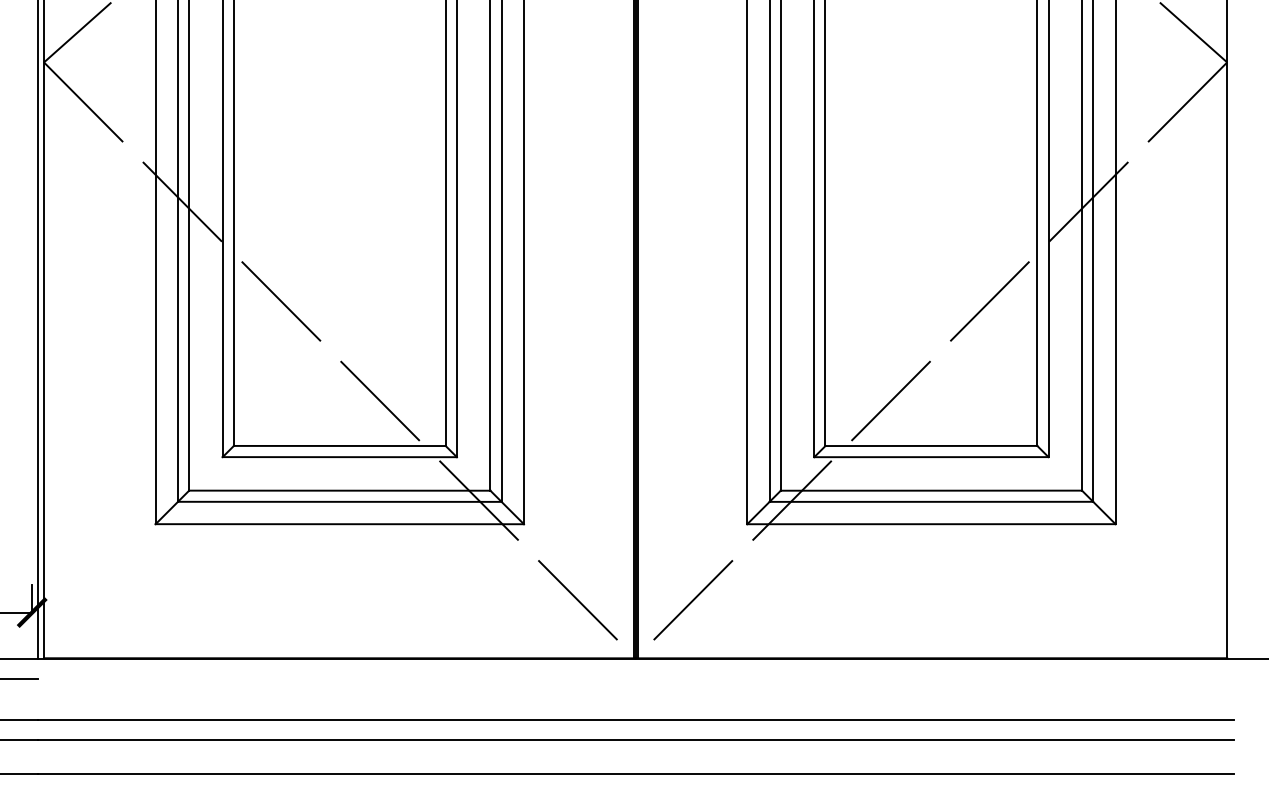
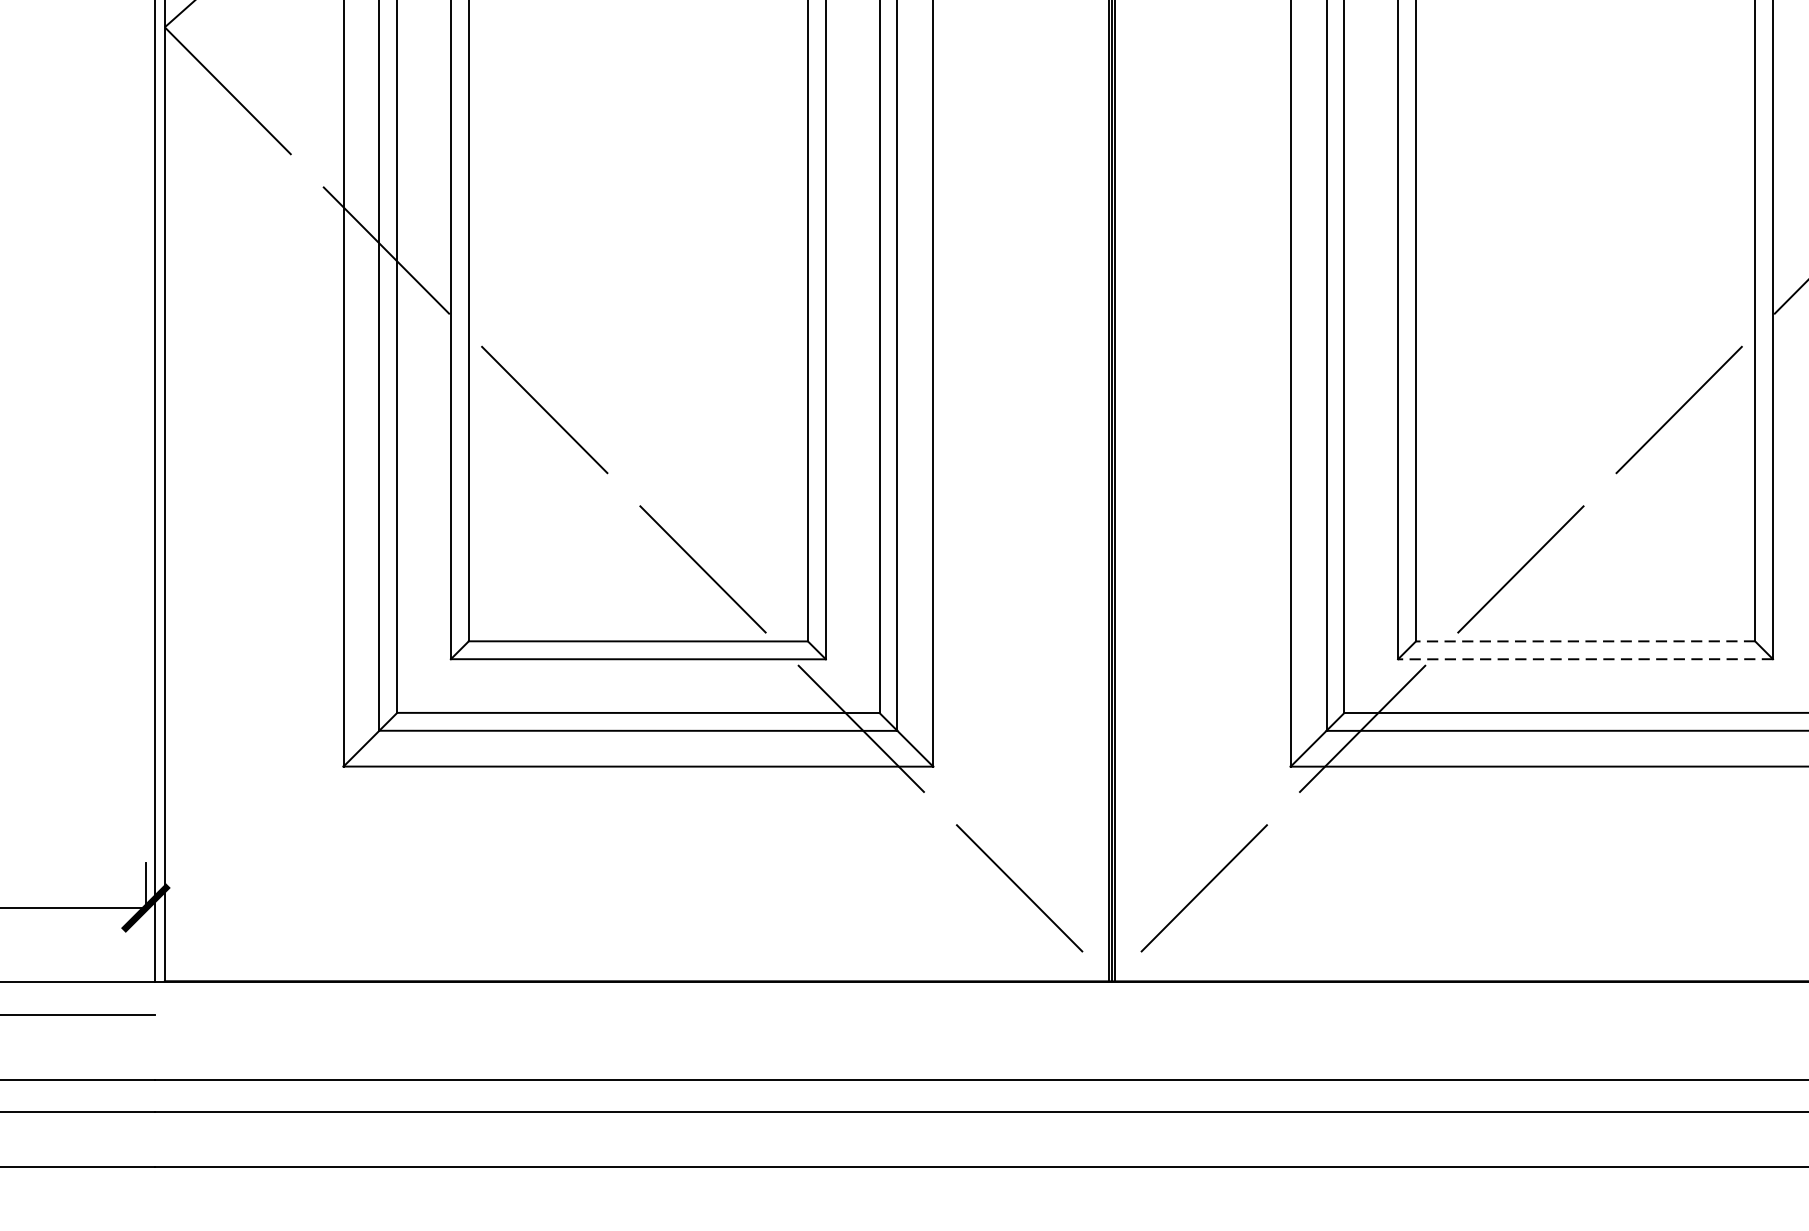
line: (931, 445) -> (1585, 640), solid -> dashed
line: (930, 457) -> (1584, 659), solid -> dashed

